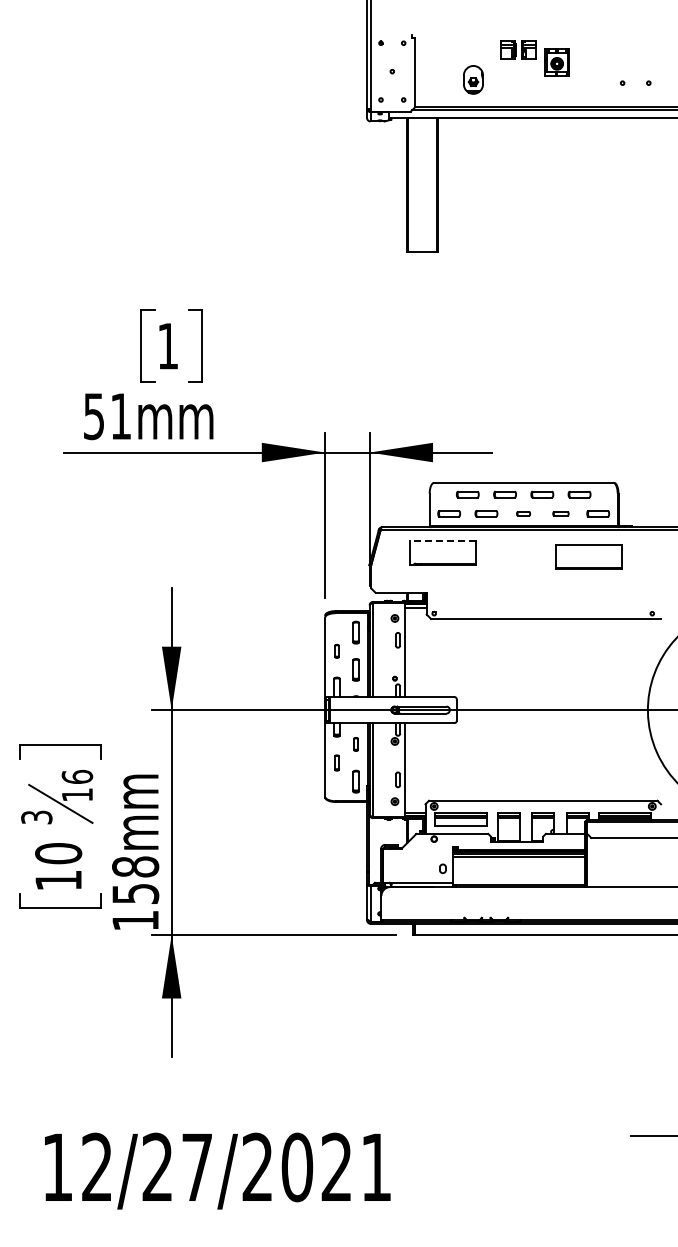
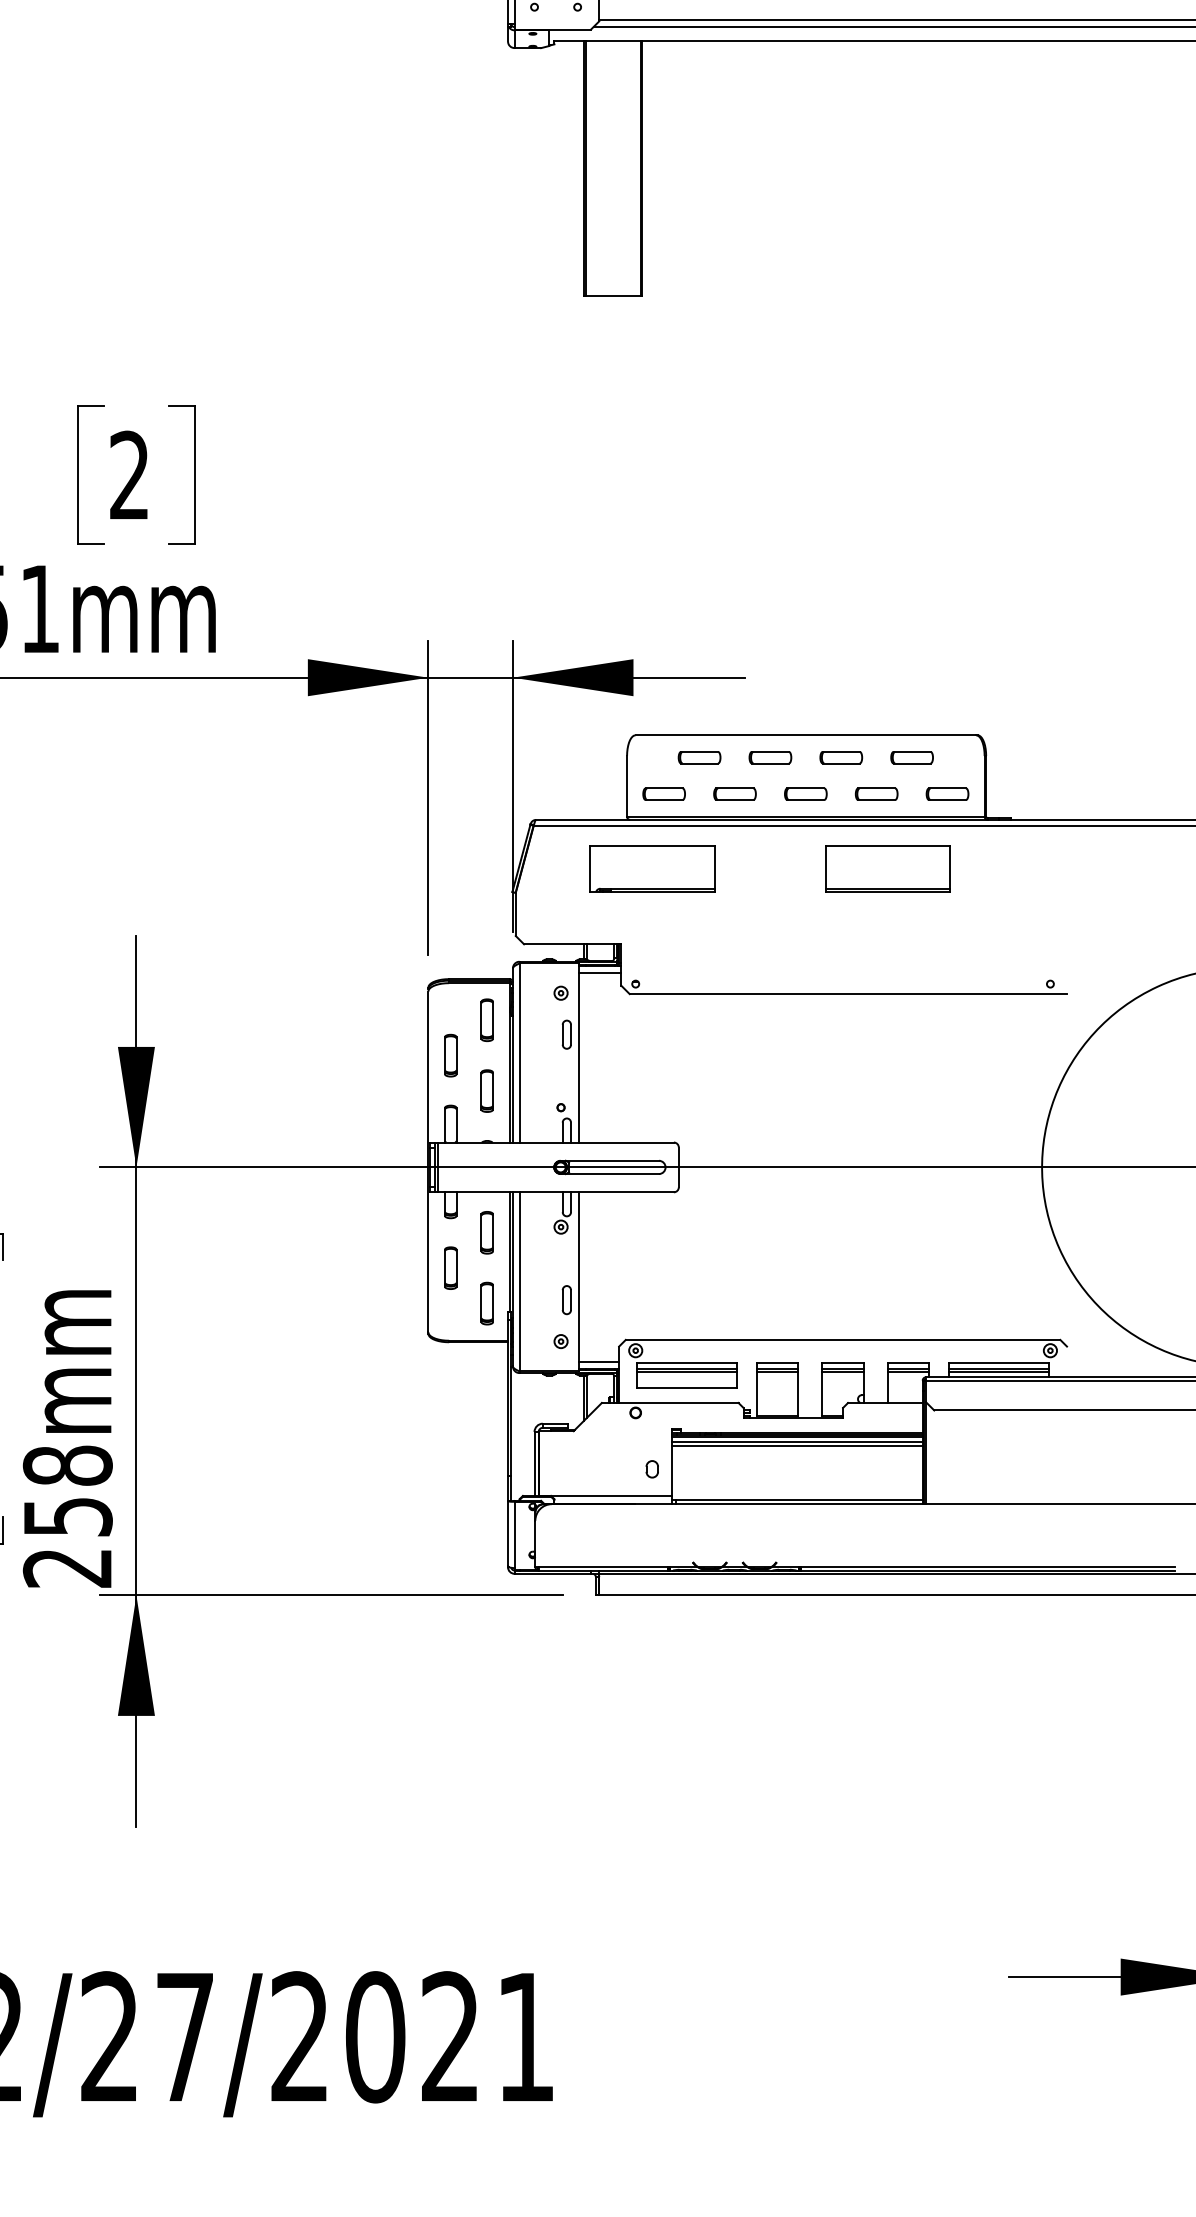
text: (167, 345) -> (128, 474), 1 -> 2
part: (523, 513) -> (805, 793), size x1.67
part: (560, 513) -> (875, 793), size x1.43
line: (442, 540) -> (651, 844), dashed -> solid
part: (588, 556) -> (887, 867), moved
part: (336, 651) -> (449, 1056), size x1.67
part: (355, 744) -> (486, 1232), size x1.67
part: (336, 762) -> (449, 1267), size x1.43
text: (135, 921) -> (67, 1569), 158mm -> 258mm

